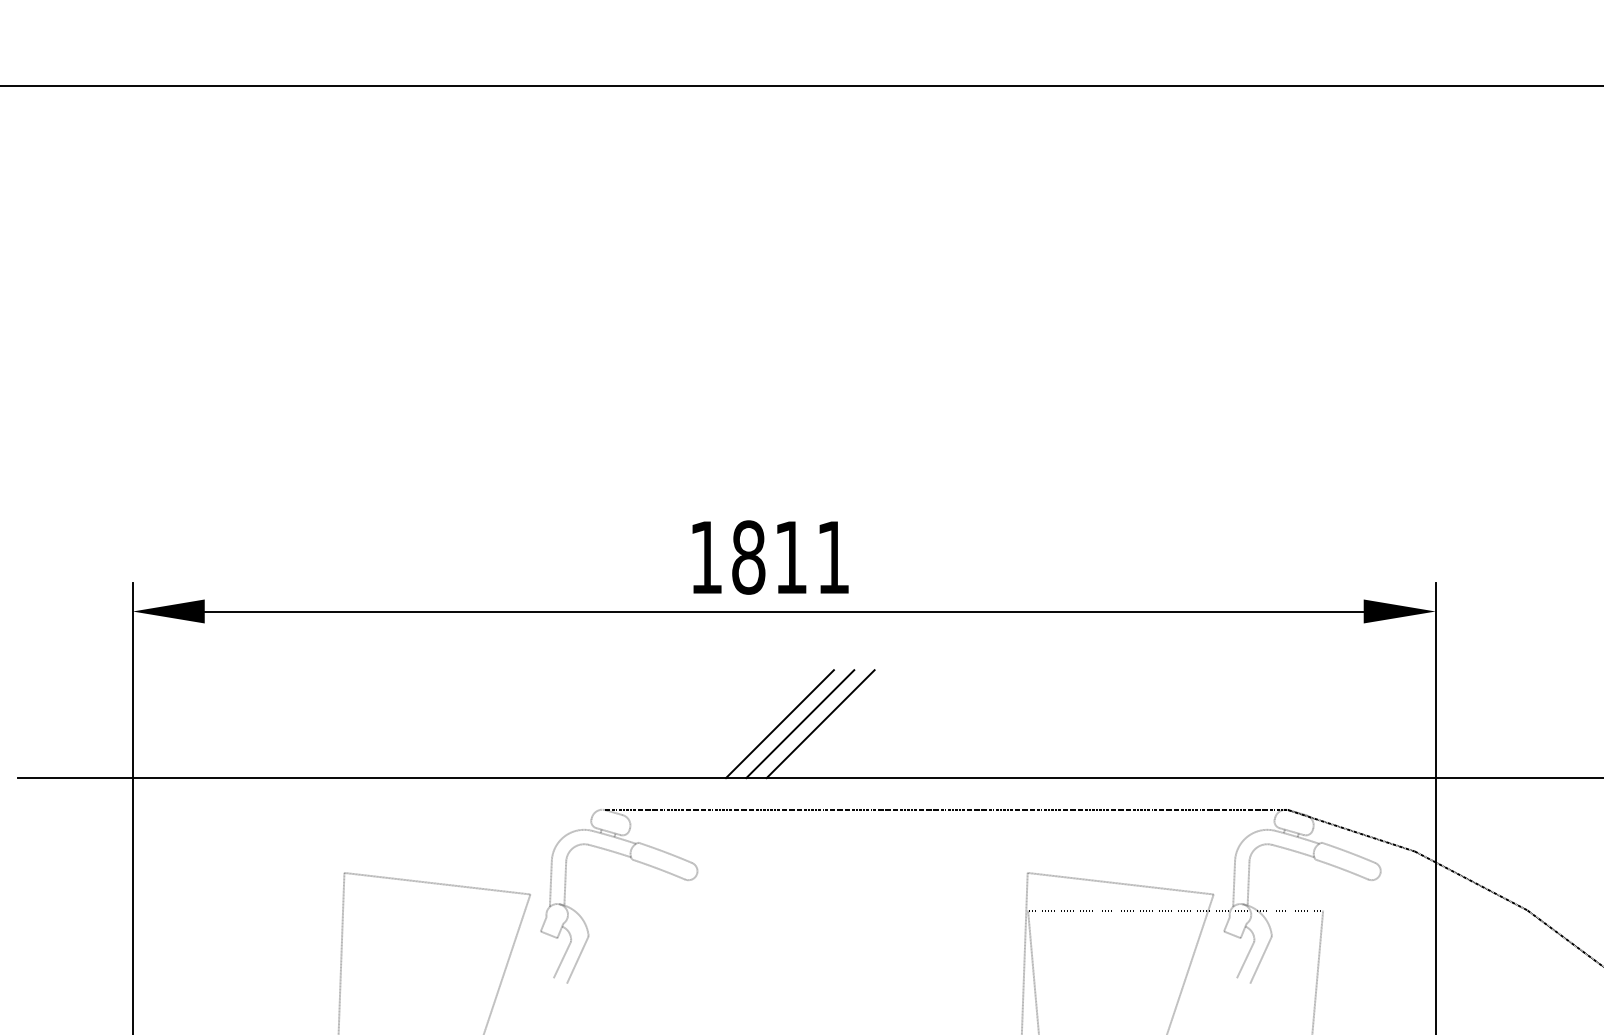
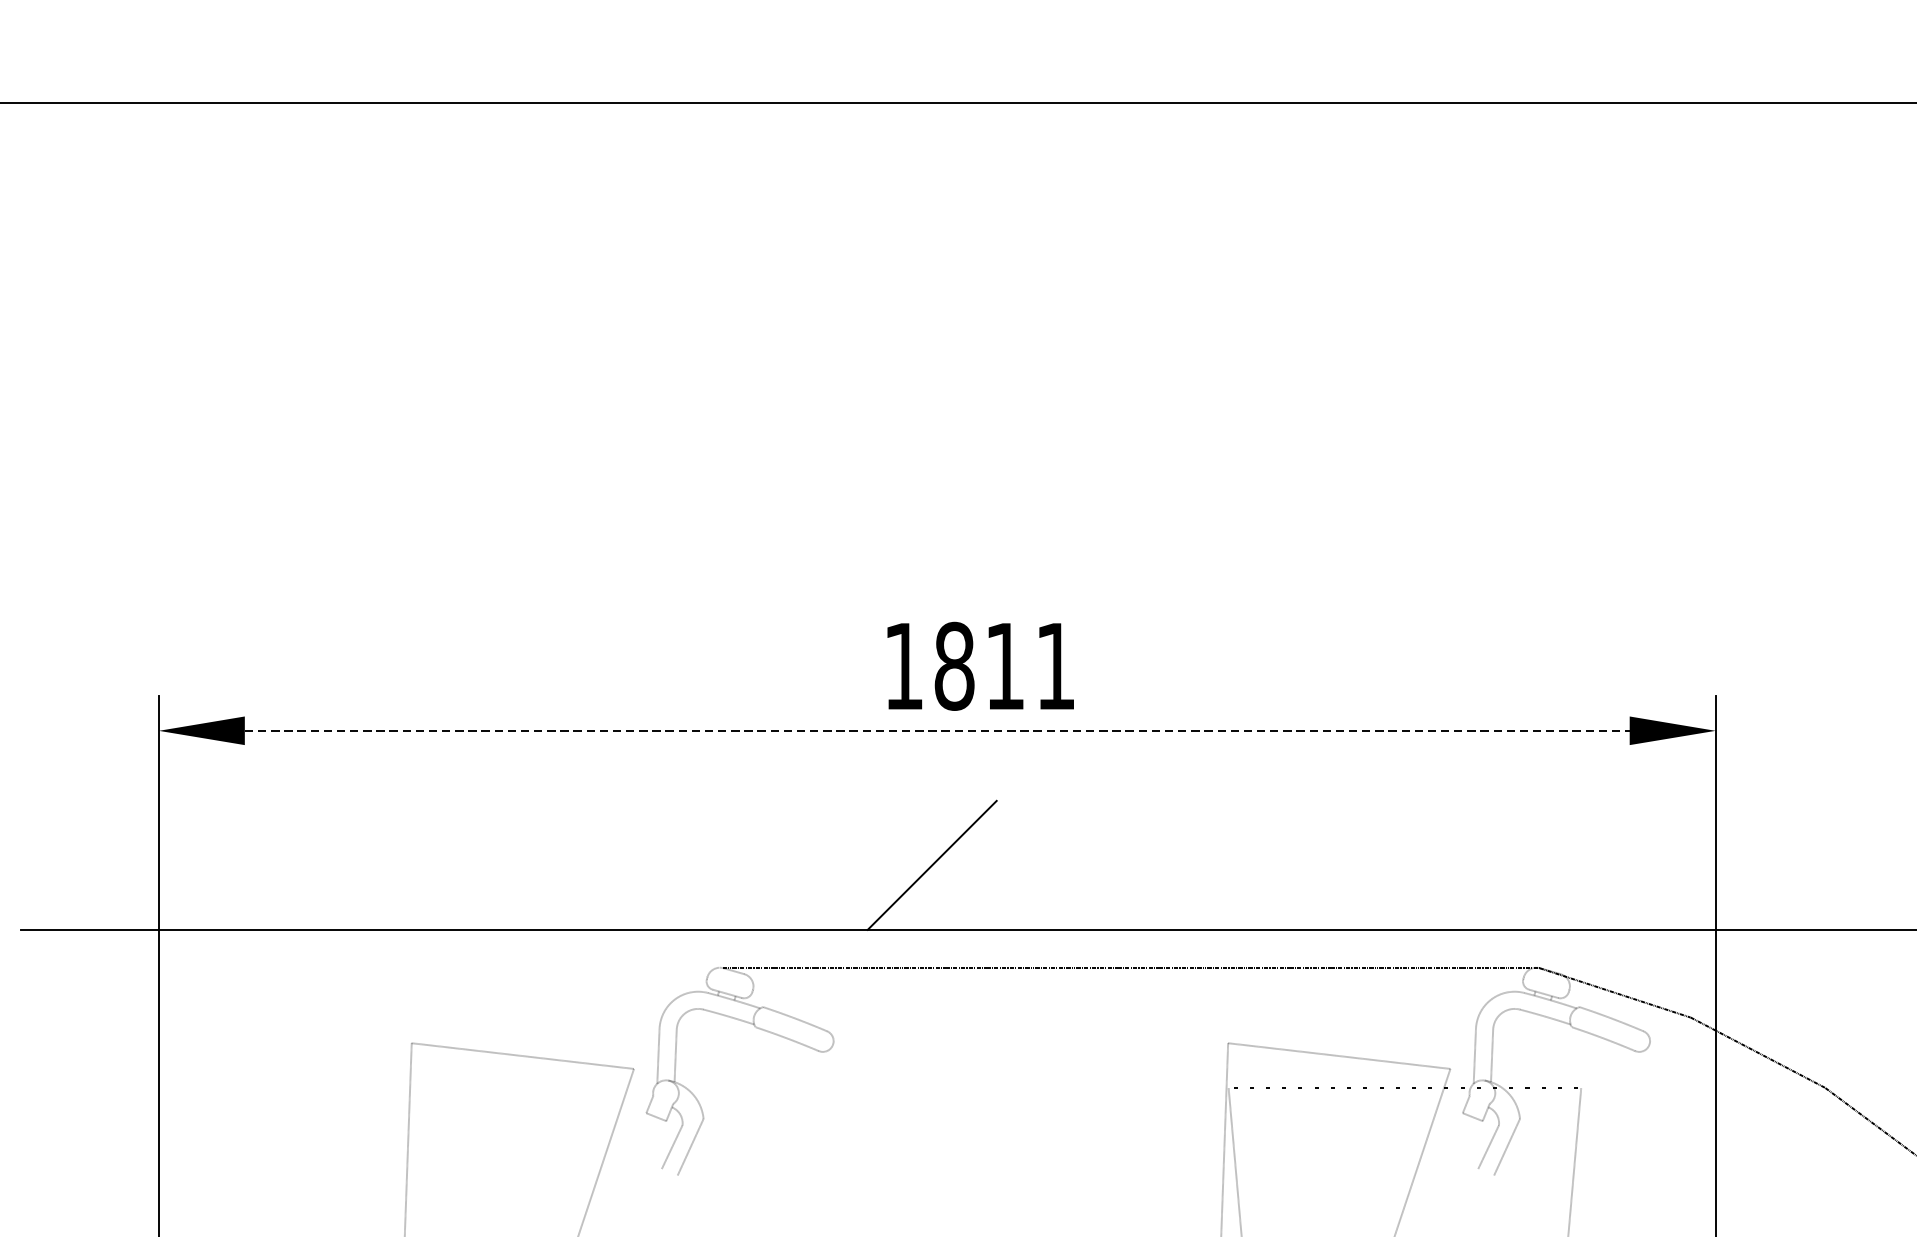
text: (770, 557) -> (980, 666), moved
line: (784, 611) -> (937, 730), solid -> dashed
line: (800, 724) -> (956, 865), removed
line: (820, 724) -> (980, 865), removed

